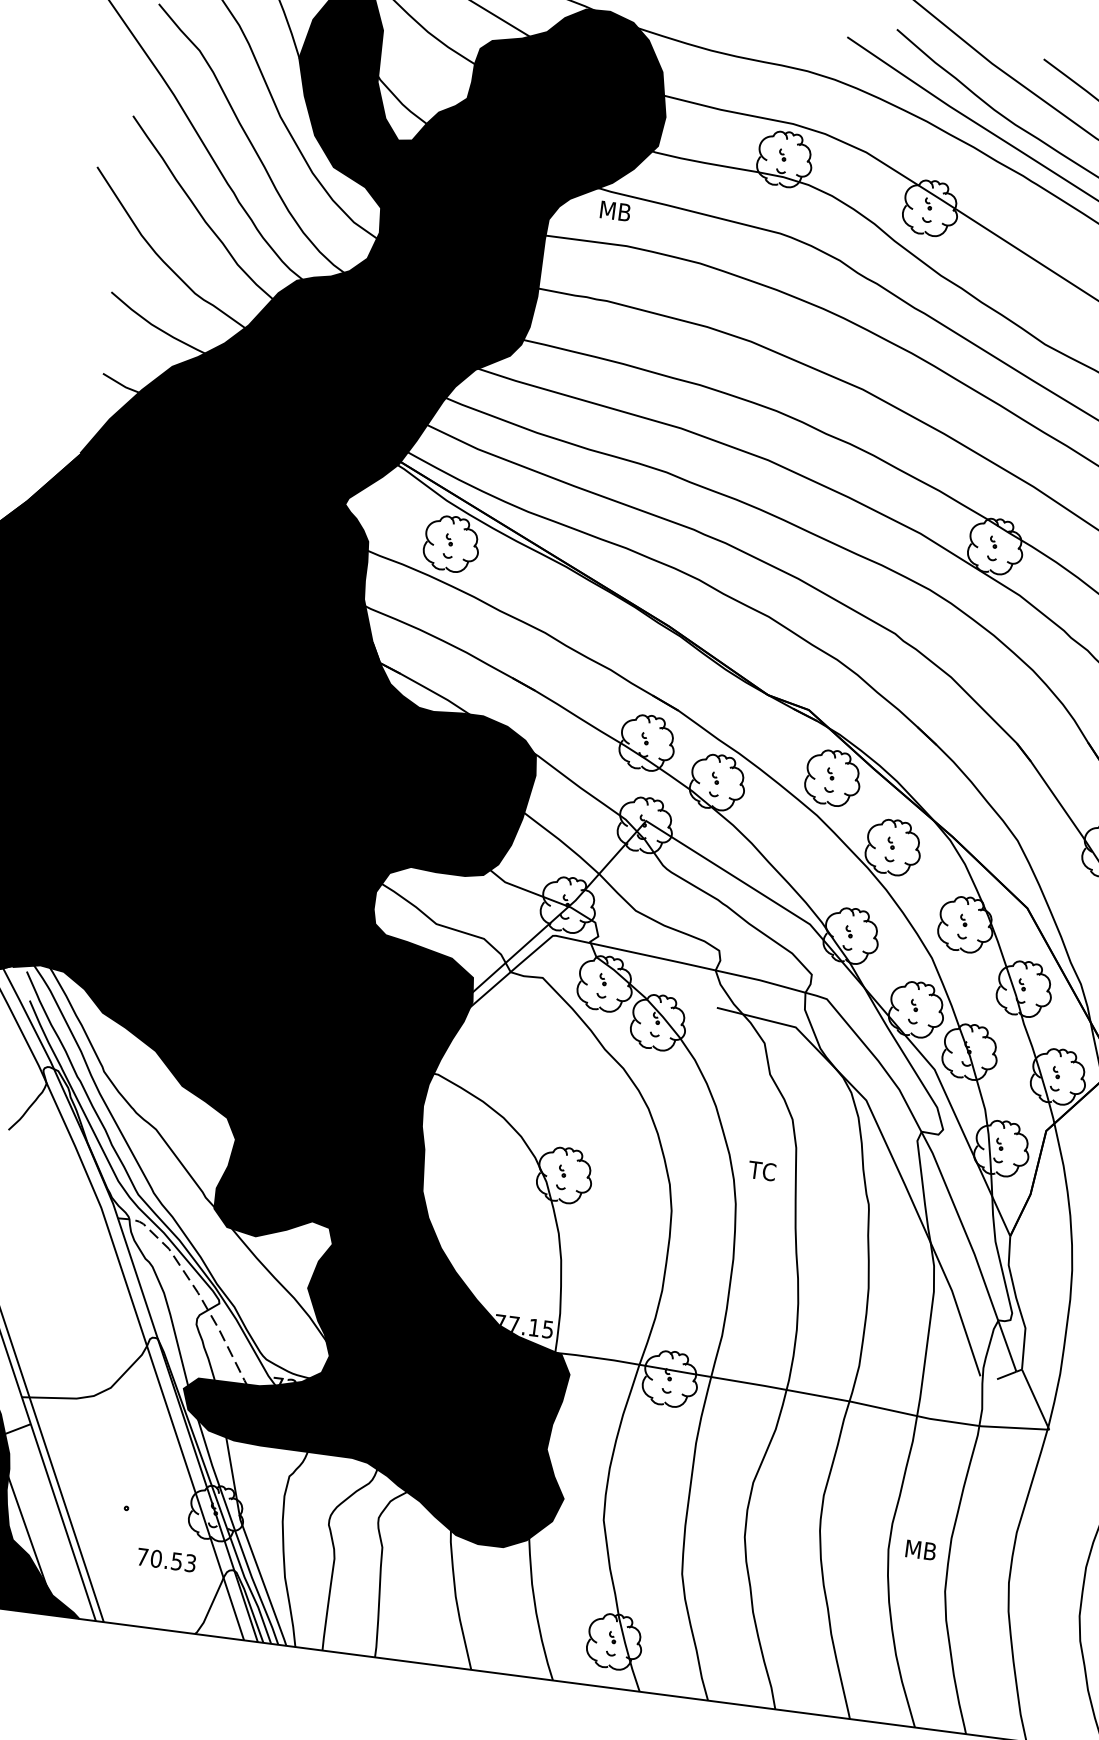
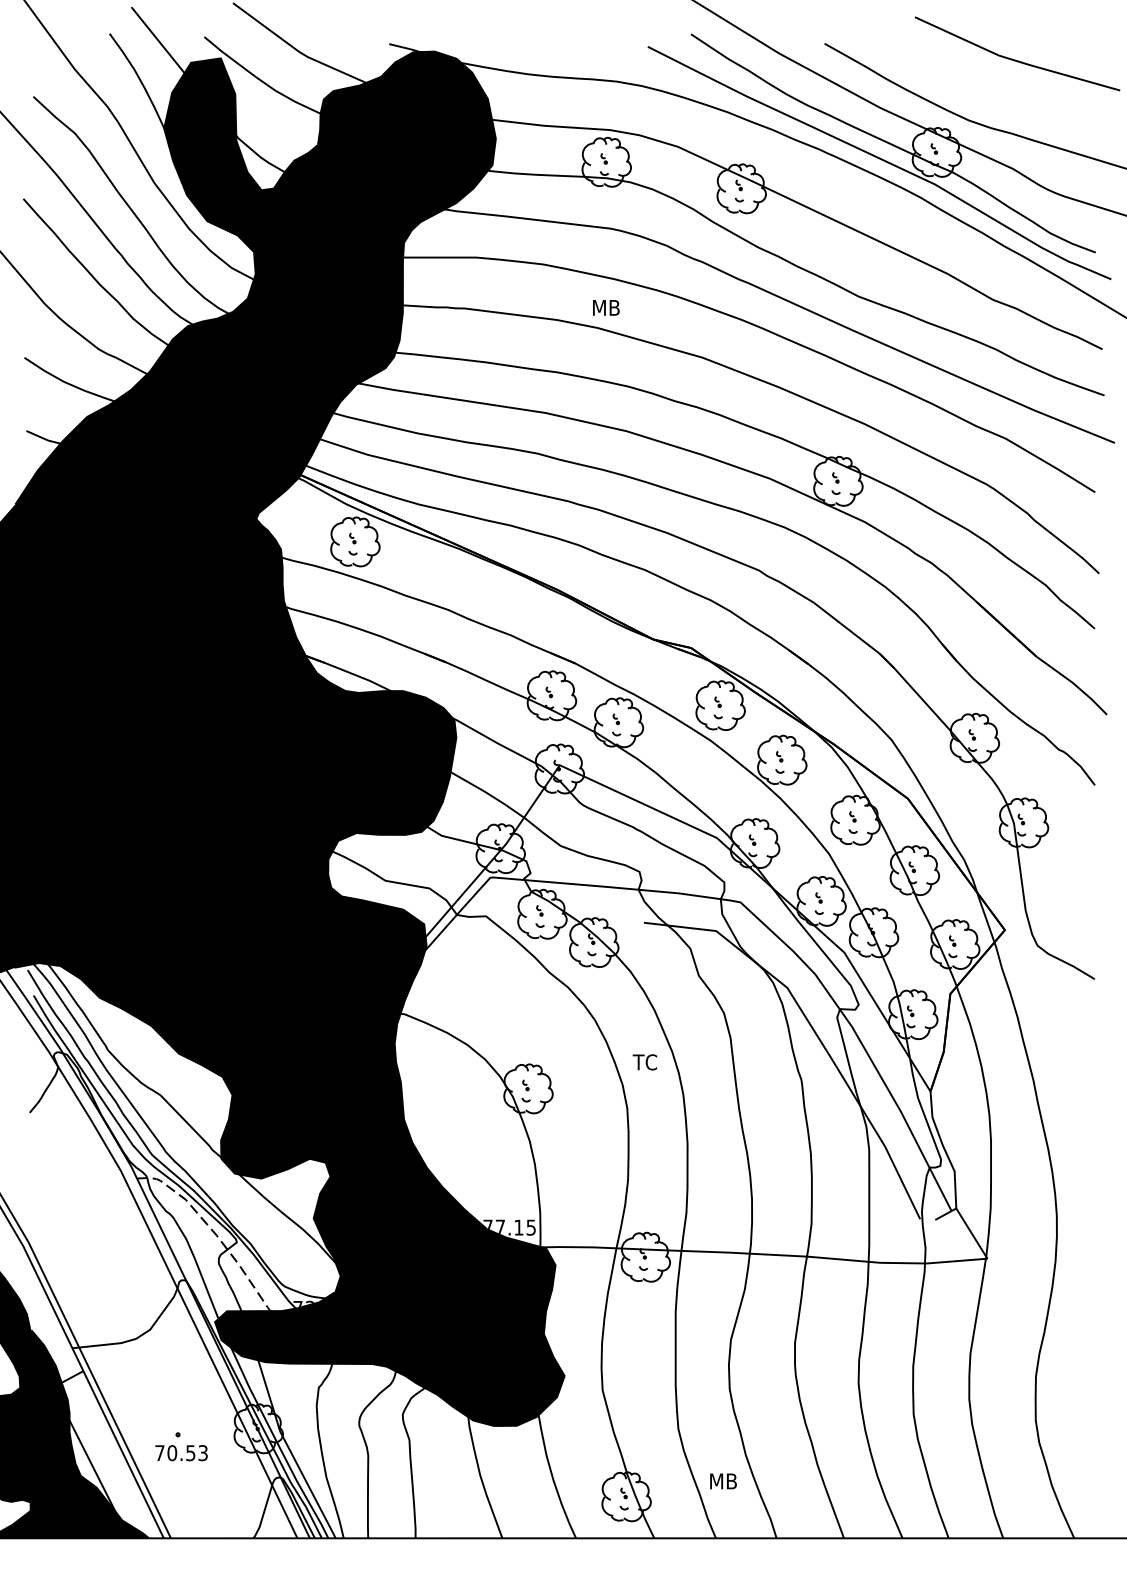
text: (615, 210) -> (606, 307), moved
text: (761, 1171) -> (644, 1062), moved
text: (920, 1550) -> (723, 1481), moved
text: (166, 1560) -> (181, 1453), moved

